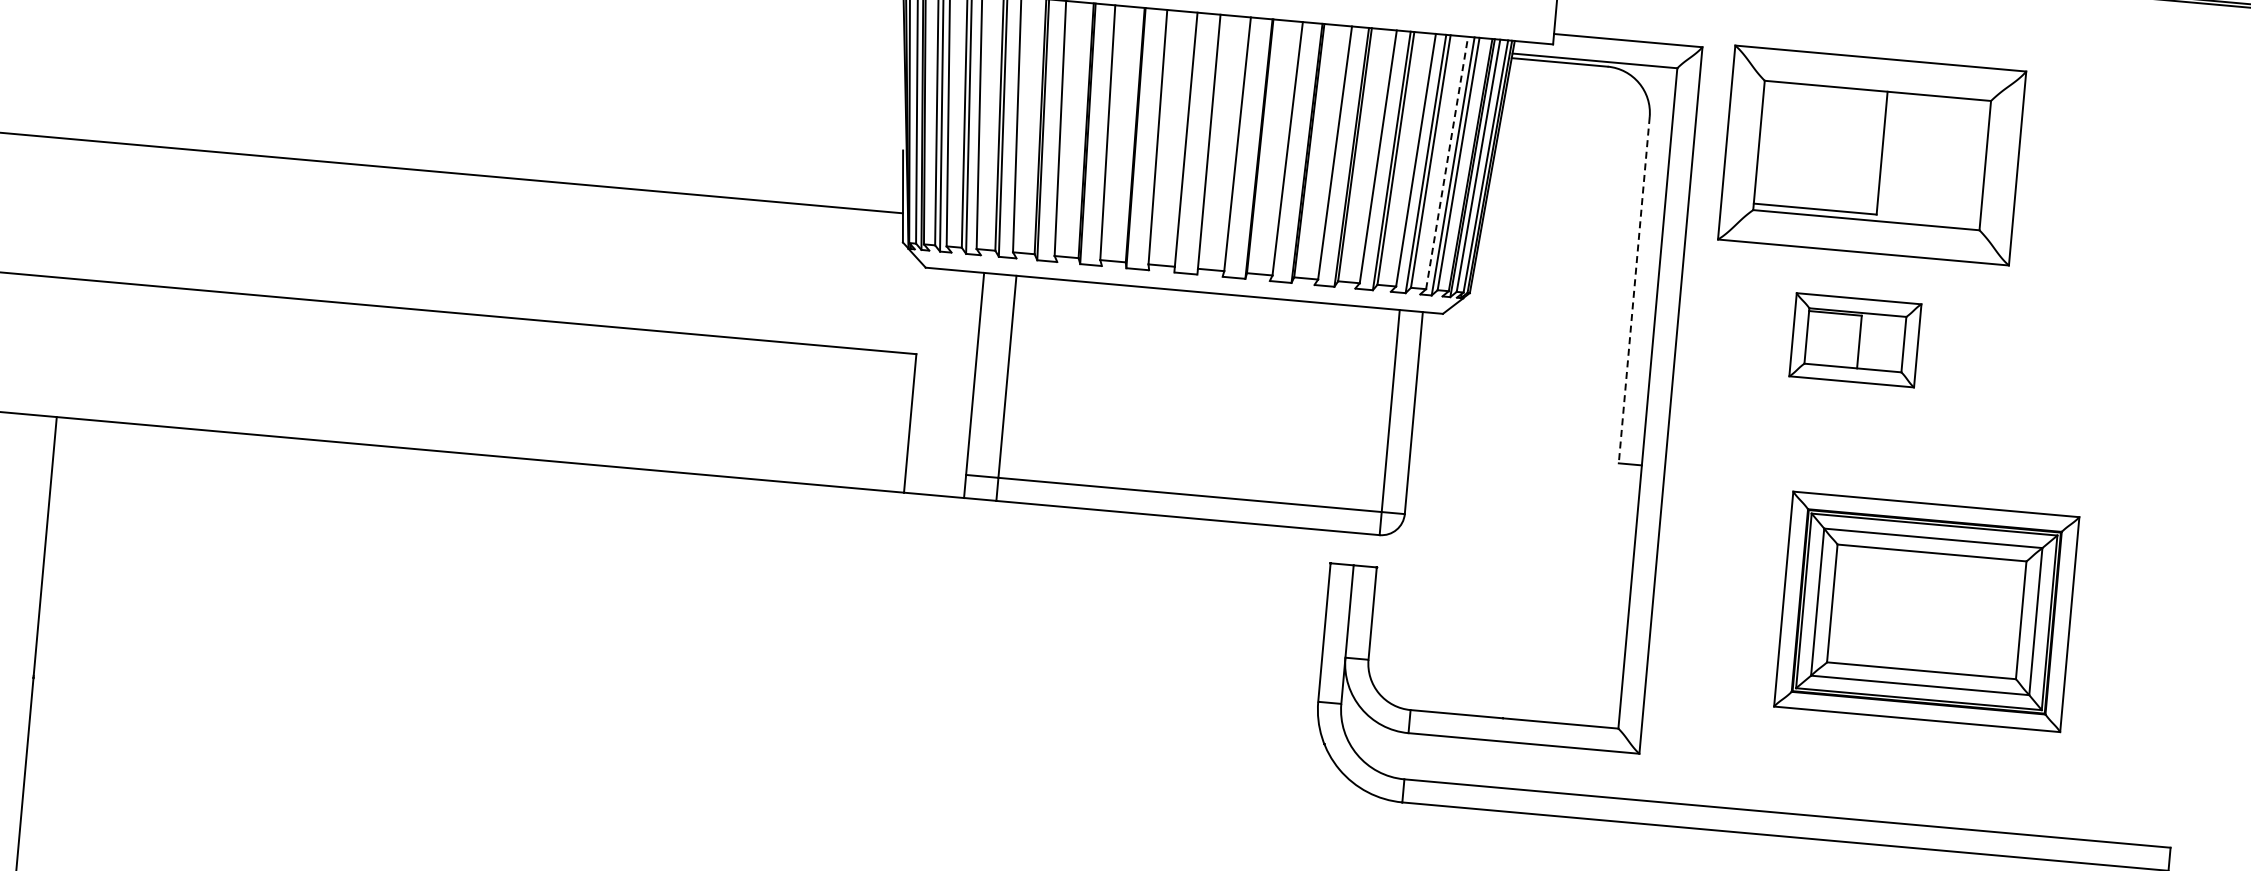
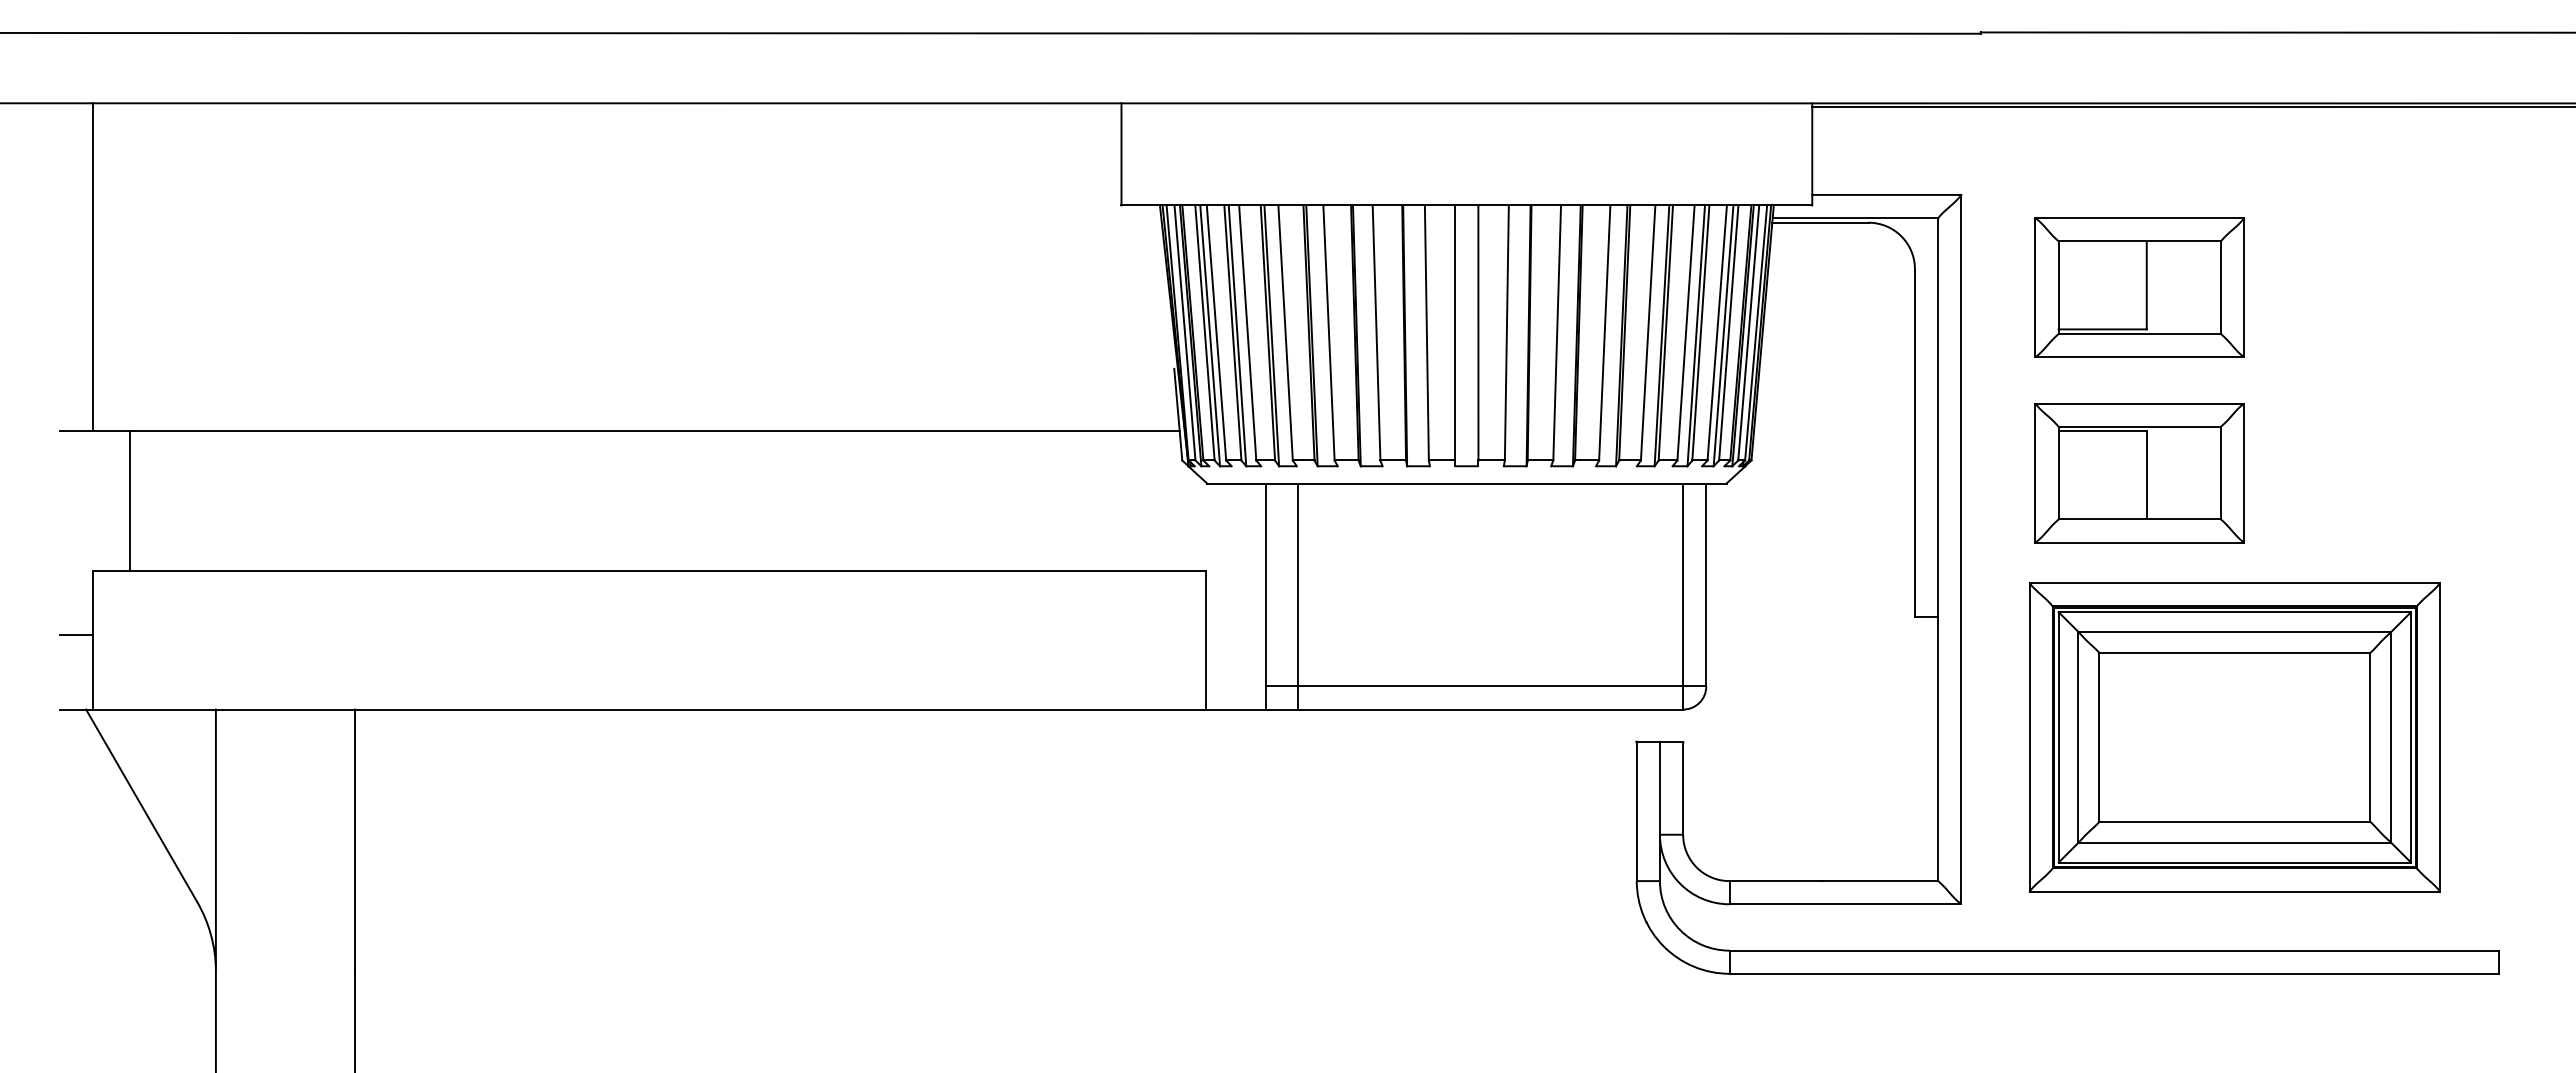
part: (1871, 155) -> (2139, 287), size x0.71
line: (1447, 162) -> (1717, 332), dashed -> solid
line: (1633, 289) -> (1914, 442), dashed -> solid
part: (1855, 340) -> (2139, 473), size x1.67
part: (1926, 611) -> (2234, 737), size x1.43

